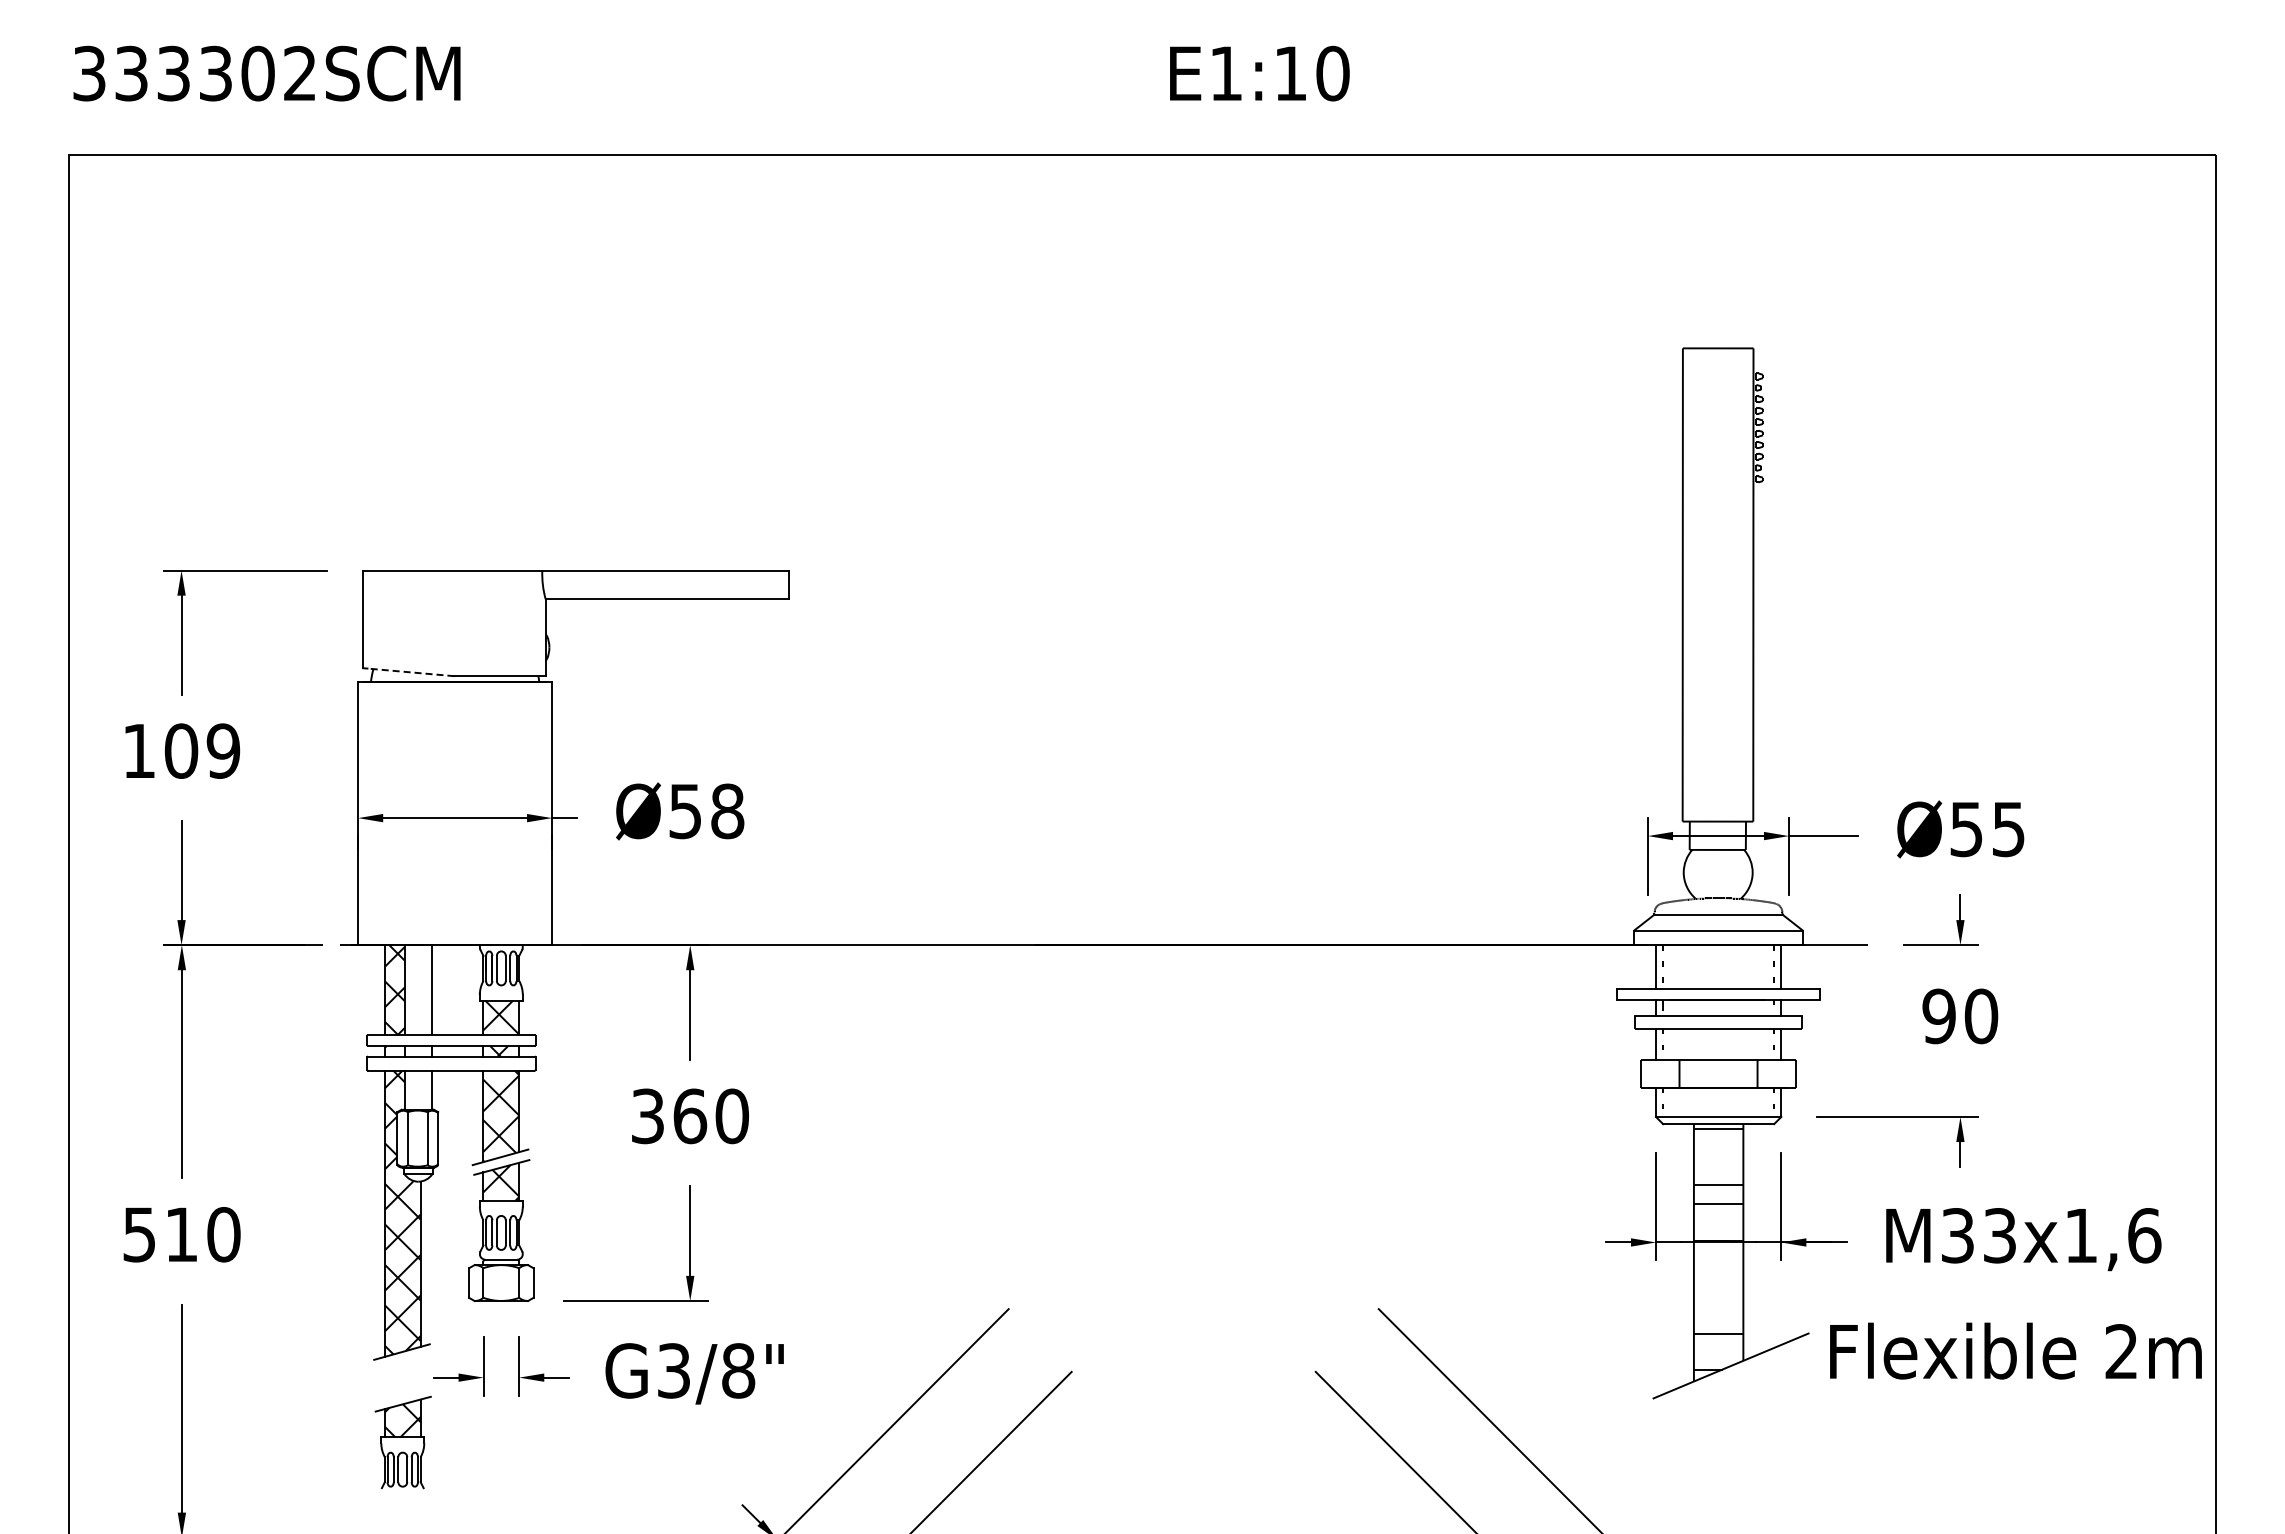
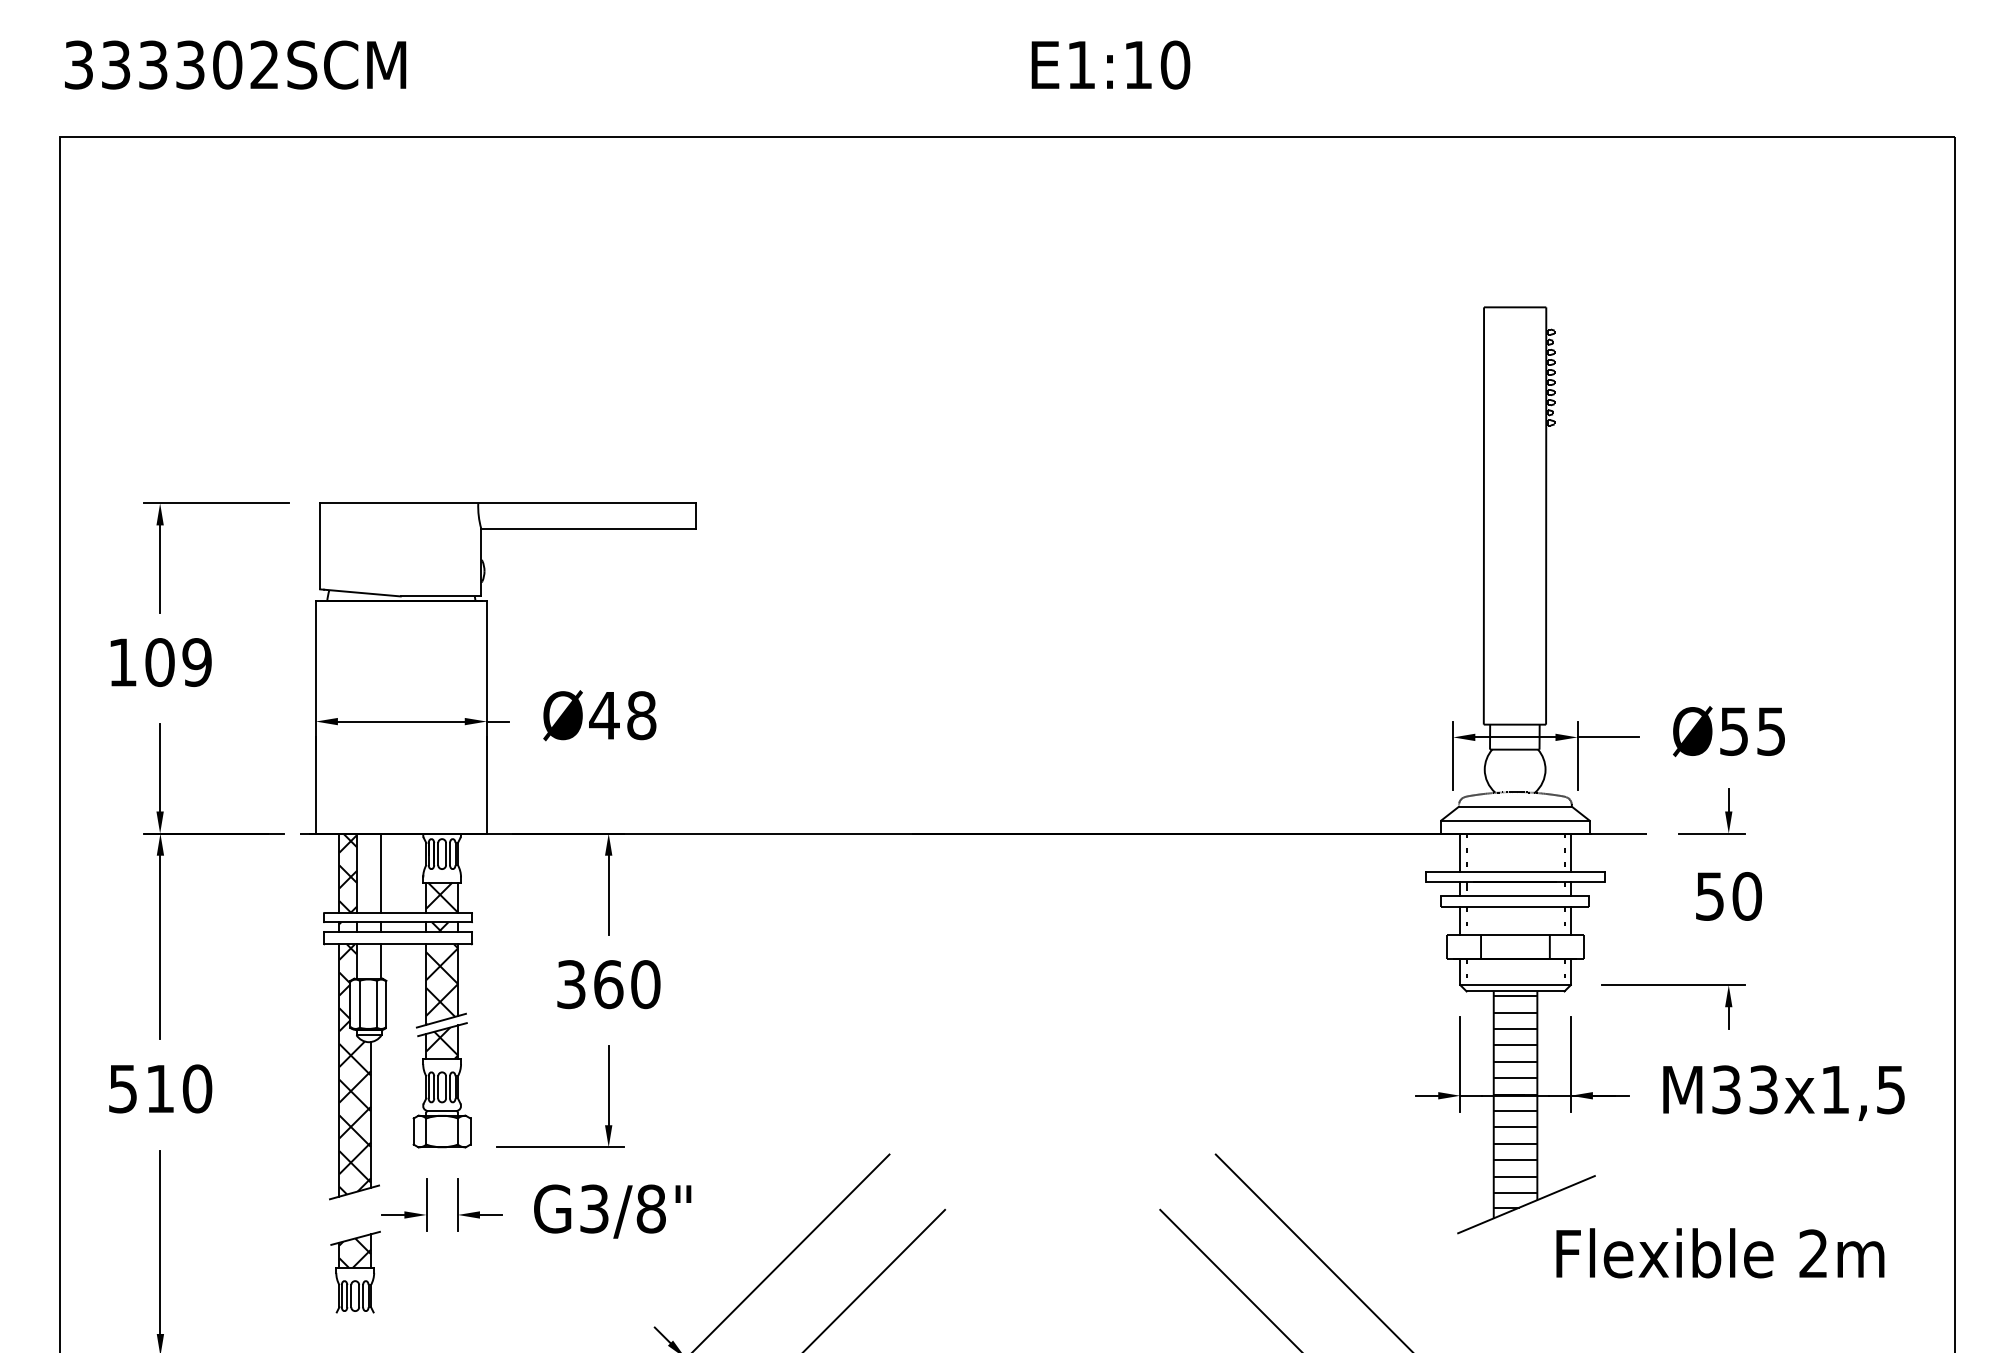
line: (410, 672) -> (362, 593), dashed -> solid
text: (684, 811) -> (603, 715), Ø58 -> Ø48
text: (1938, 1016) -> (1709, 896), 90 -> 50
line: (1718, 1148) -> (1515, 1012), added
line: (1718, 1166) -> (1515, 1028), added
line: (1718, 1222) -> (1515, 1078), added
text: (2144, 1235) -> (1891, 1089), M33x1,6 -> M33x1,5
line: (1718, 1259) -> (1515, 1110), added
line: (1718, 1278) -> (1515, 1127), added
line: (1718, 1297) -> (1515, 1144), added
line: (1718, 1315) -> (1515, 1160), added
text: (2015, 1350) -> (1719, 1252), moved
line: (1718, 1352) -> (1515, 1192), added

